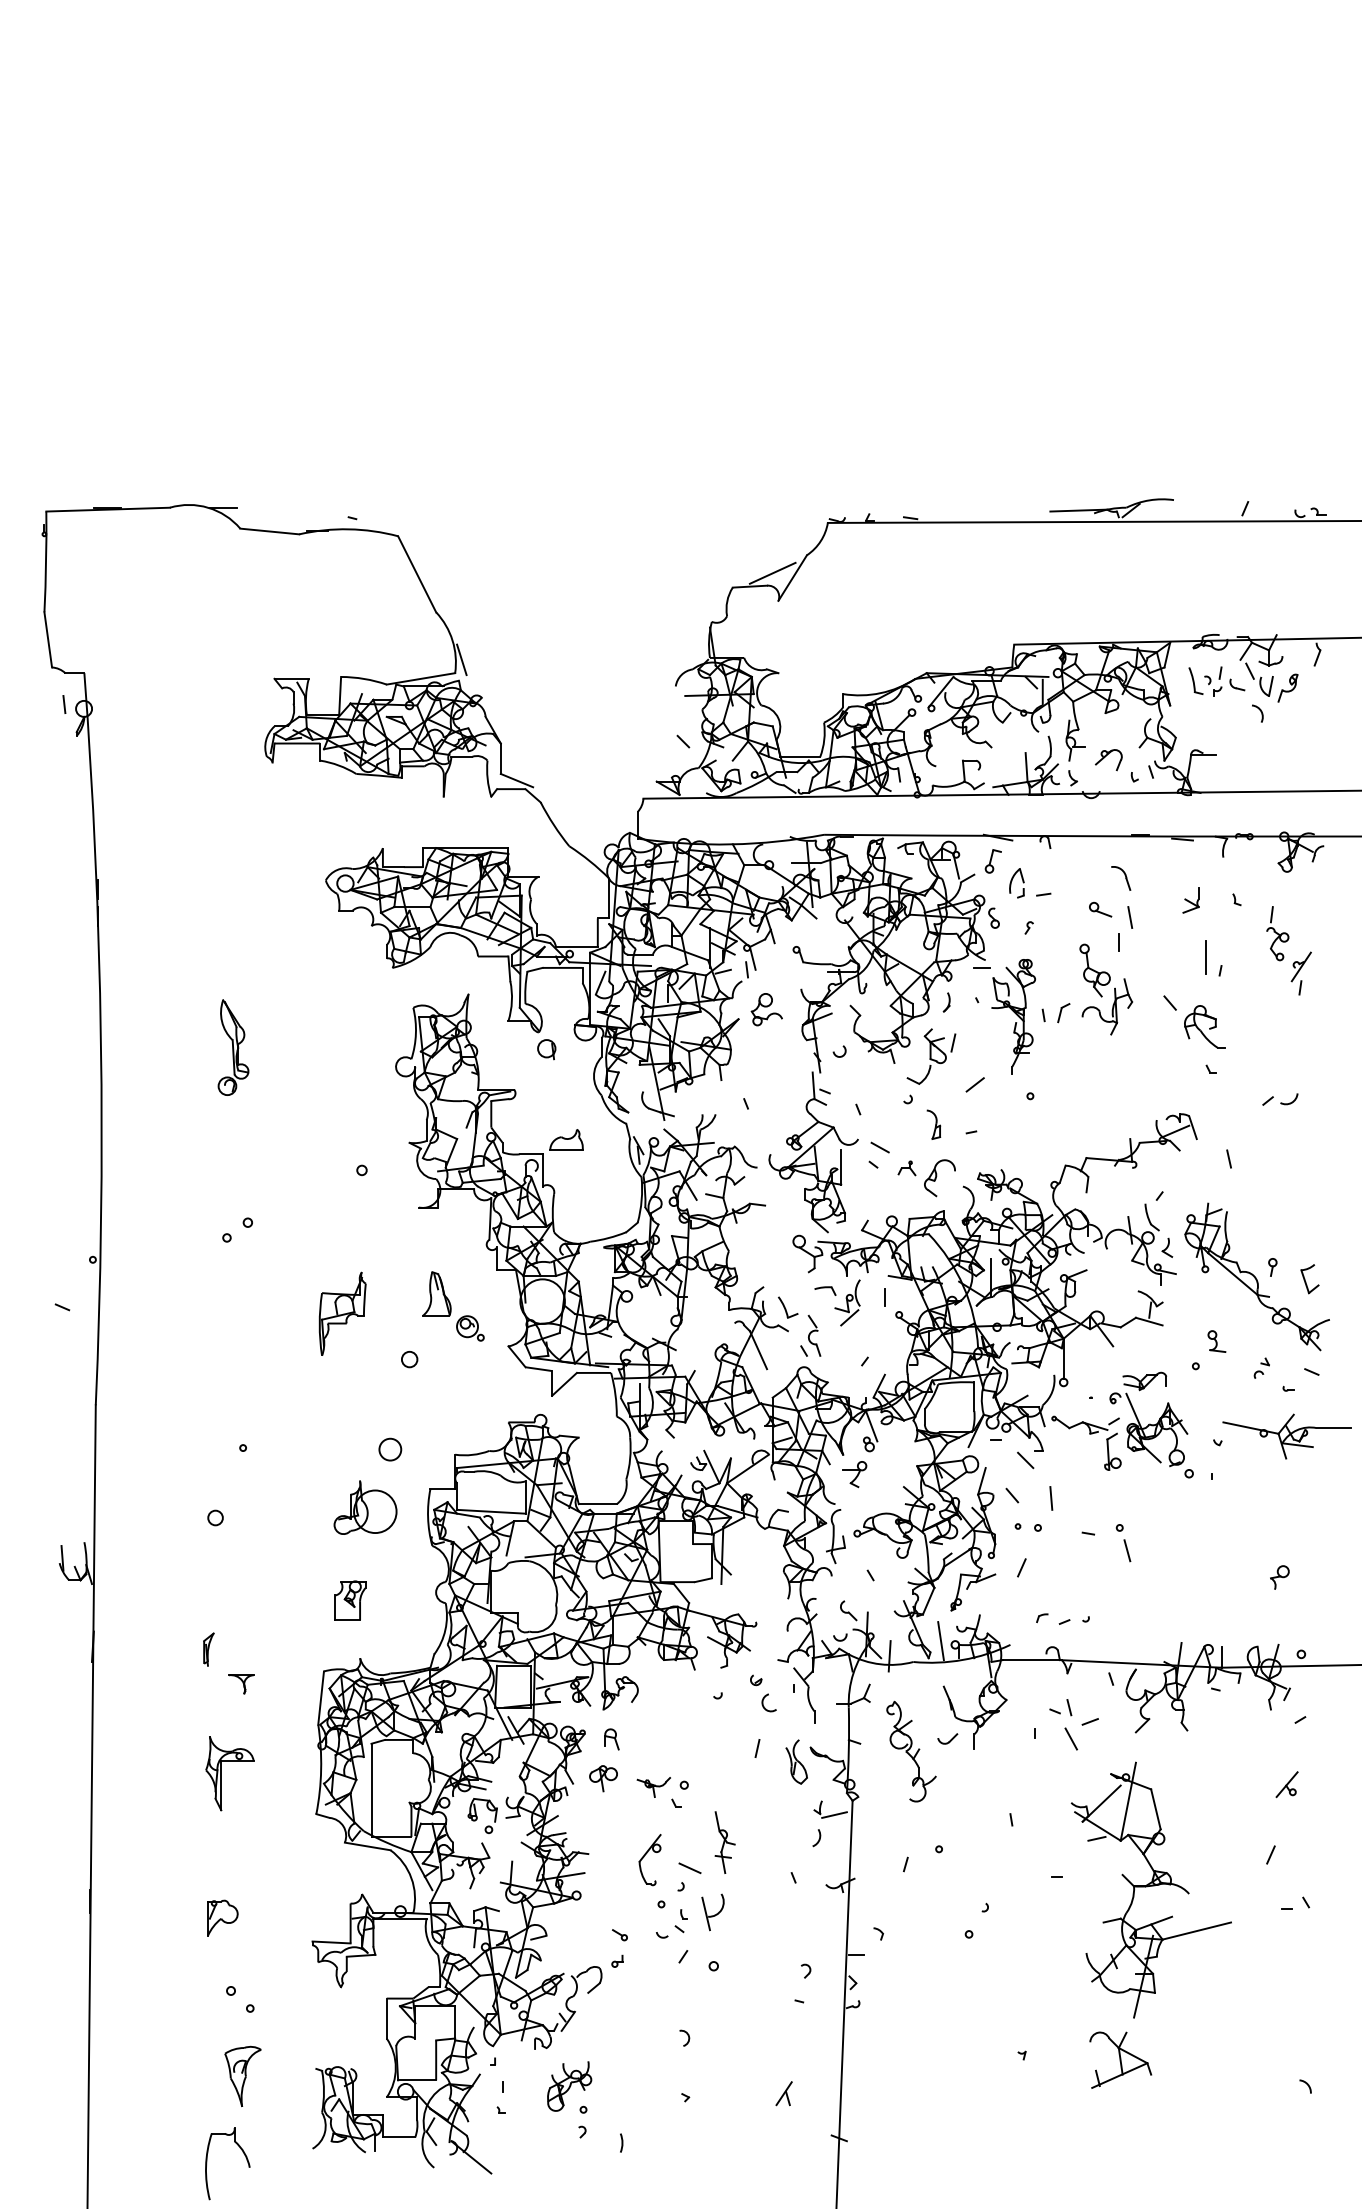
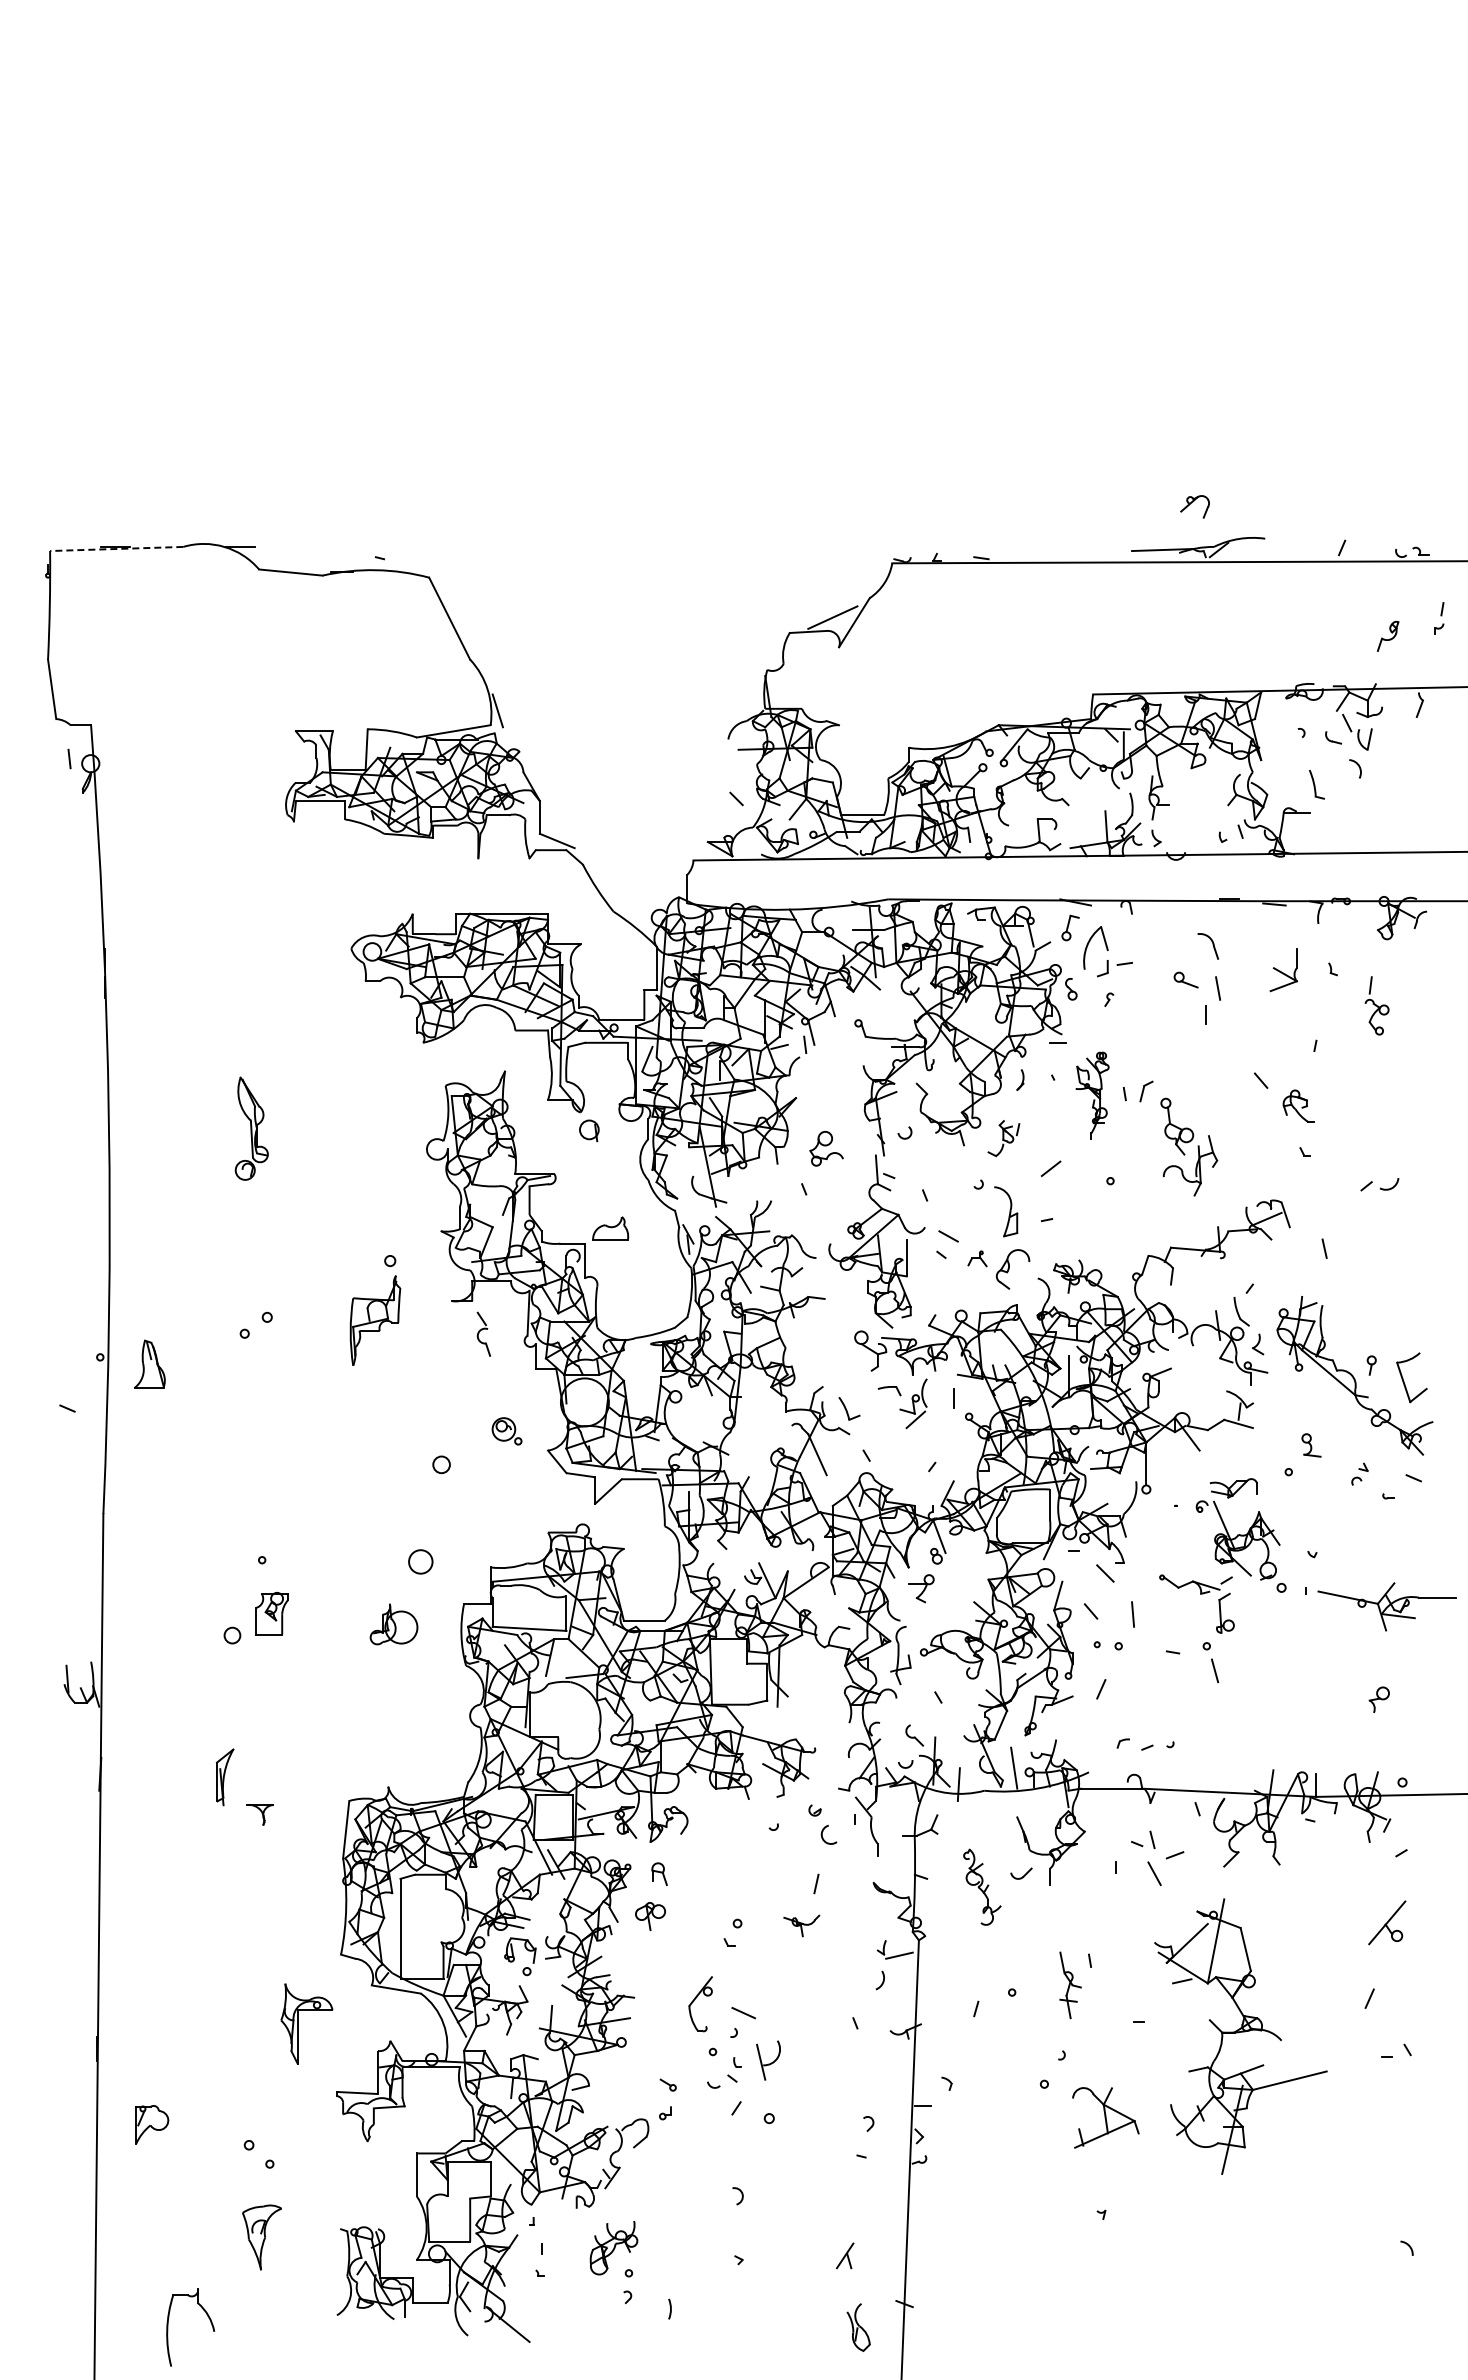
line: (107, 509) -> (116, 548), solid -> dashed
part: (1195, 680) -> (1316, 784), moved
part: (1217, 681) -> (1439, 618), moved
part: (1288, 687) -> (1388, 635), moved
part: (1108, 759) -> (1194, 506), moved
part: (1016, 883) -> (1095, 951), size x1.6
part: (1190, 900) -> (1283, 970), size x1.6
line: (1206, 957) -> (1300, 1031), removed
part: (1301, 973) -> (1402, 1048), removed
part: (1106, 988) -> (1189, 1146), moved
part: (766, 1009) -> (826, 1148), moved
part: (1013, 1016) -> (1092, 1095), size x0.7
part: (1204, 1026) -> (1298, 1105), size x0.7
part: (931, 1056) -> (1003, 1138), size x0.6
part: (933, 1124) -> (1006, 1211), size x1.6
part: (1309, 1279) -> (1411, 1378), size x1.6
part: (436, 1293) -> (149, 1363), moved
part: (342, 1313) -> (375, 1320), moved
part: (814, 1335) -> (483, 1333), moved
part: (1089, 1434) -> (1200, 1594), moved
part: (1286, 1436) -> (1386, 1606), moved
part: (365, 1507) -> (393, 1624), size x0.7
part: (350, 1600) -> (271, 1613), moved
part: (209, 1649) -> (225, 1777), size x1.6
part: (911, 1750) -> (982, 1886), size x0.7
part: (796, 1761) -> (858, 2327), moved
part: (222, 1773) -> (298, 2023), moved
part: (1286, 1784) -> (1386, 1922), size x1.6
part: (653, 1787) -> (801, 1925), moved
part: (725, 1842) -> (1070, 1985), moved
part: (223, 1917) -> (152, 2124), moved
part: (1120, 2059) -> (1105, 2117), moved
part: (244, 2155) -> (208, 2318), moved

